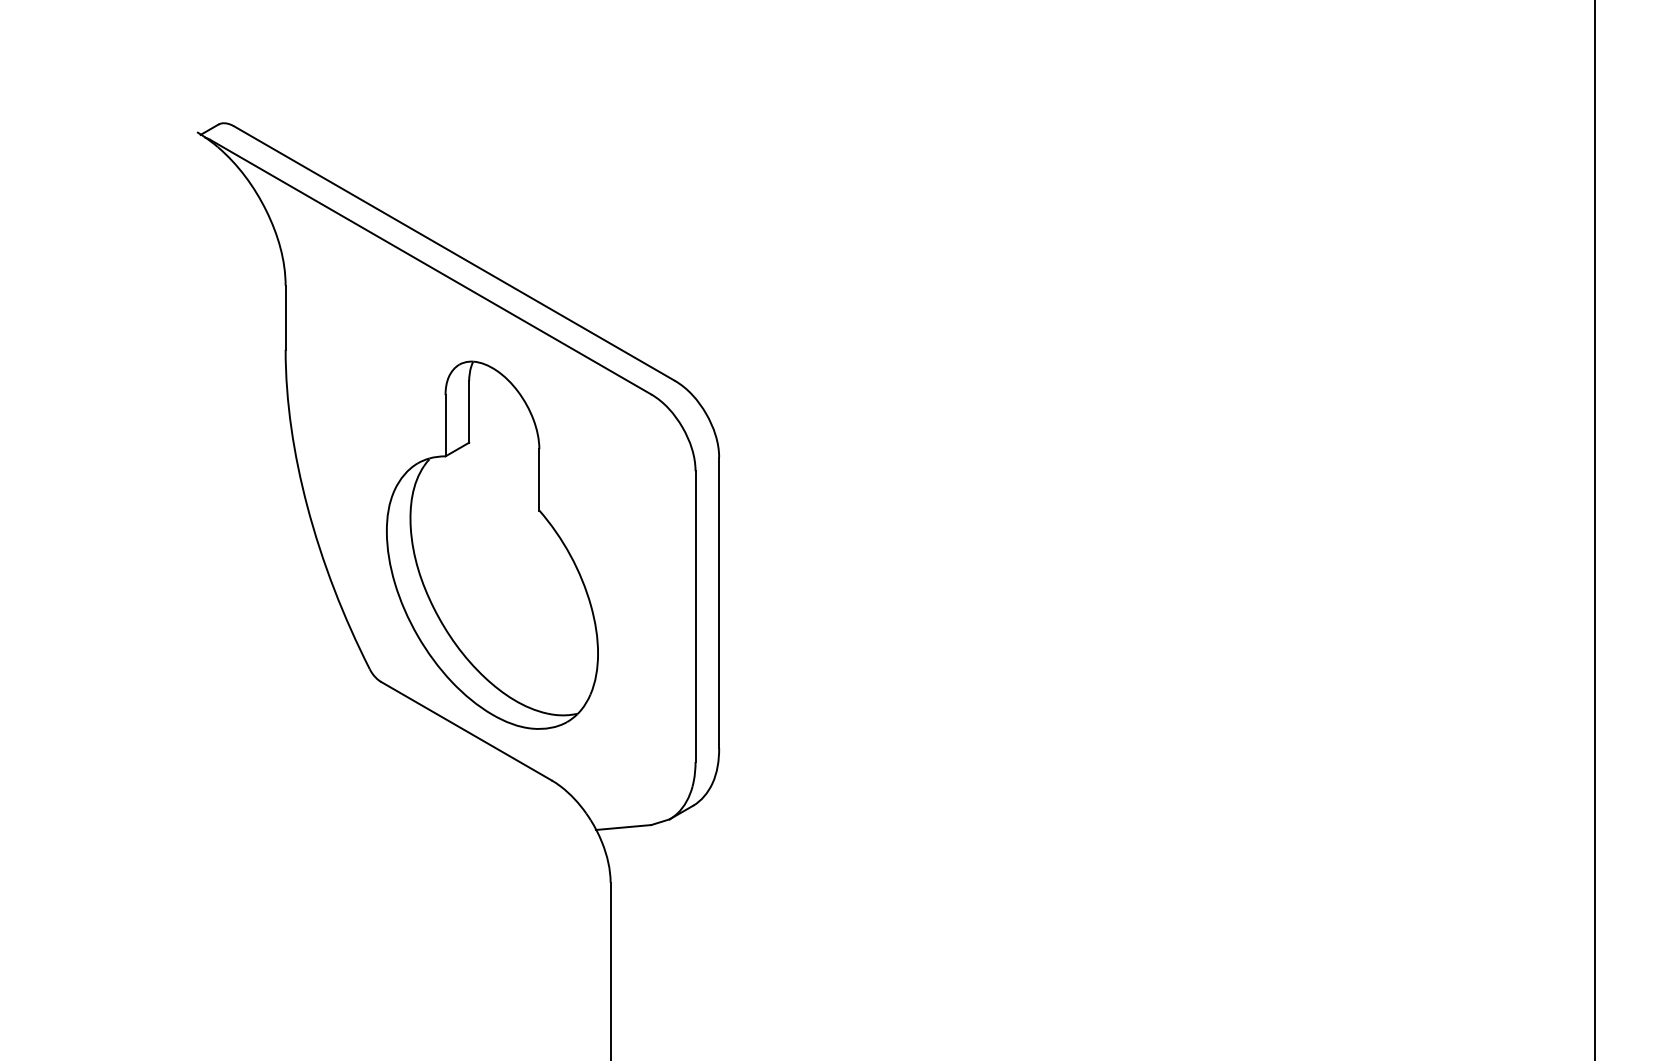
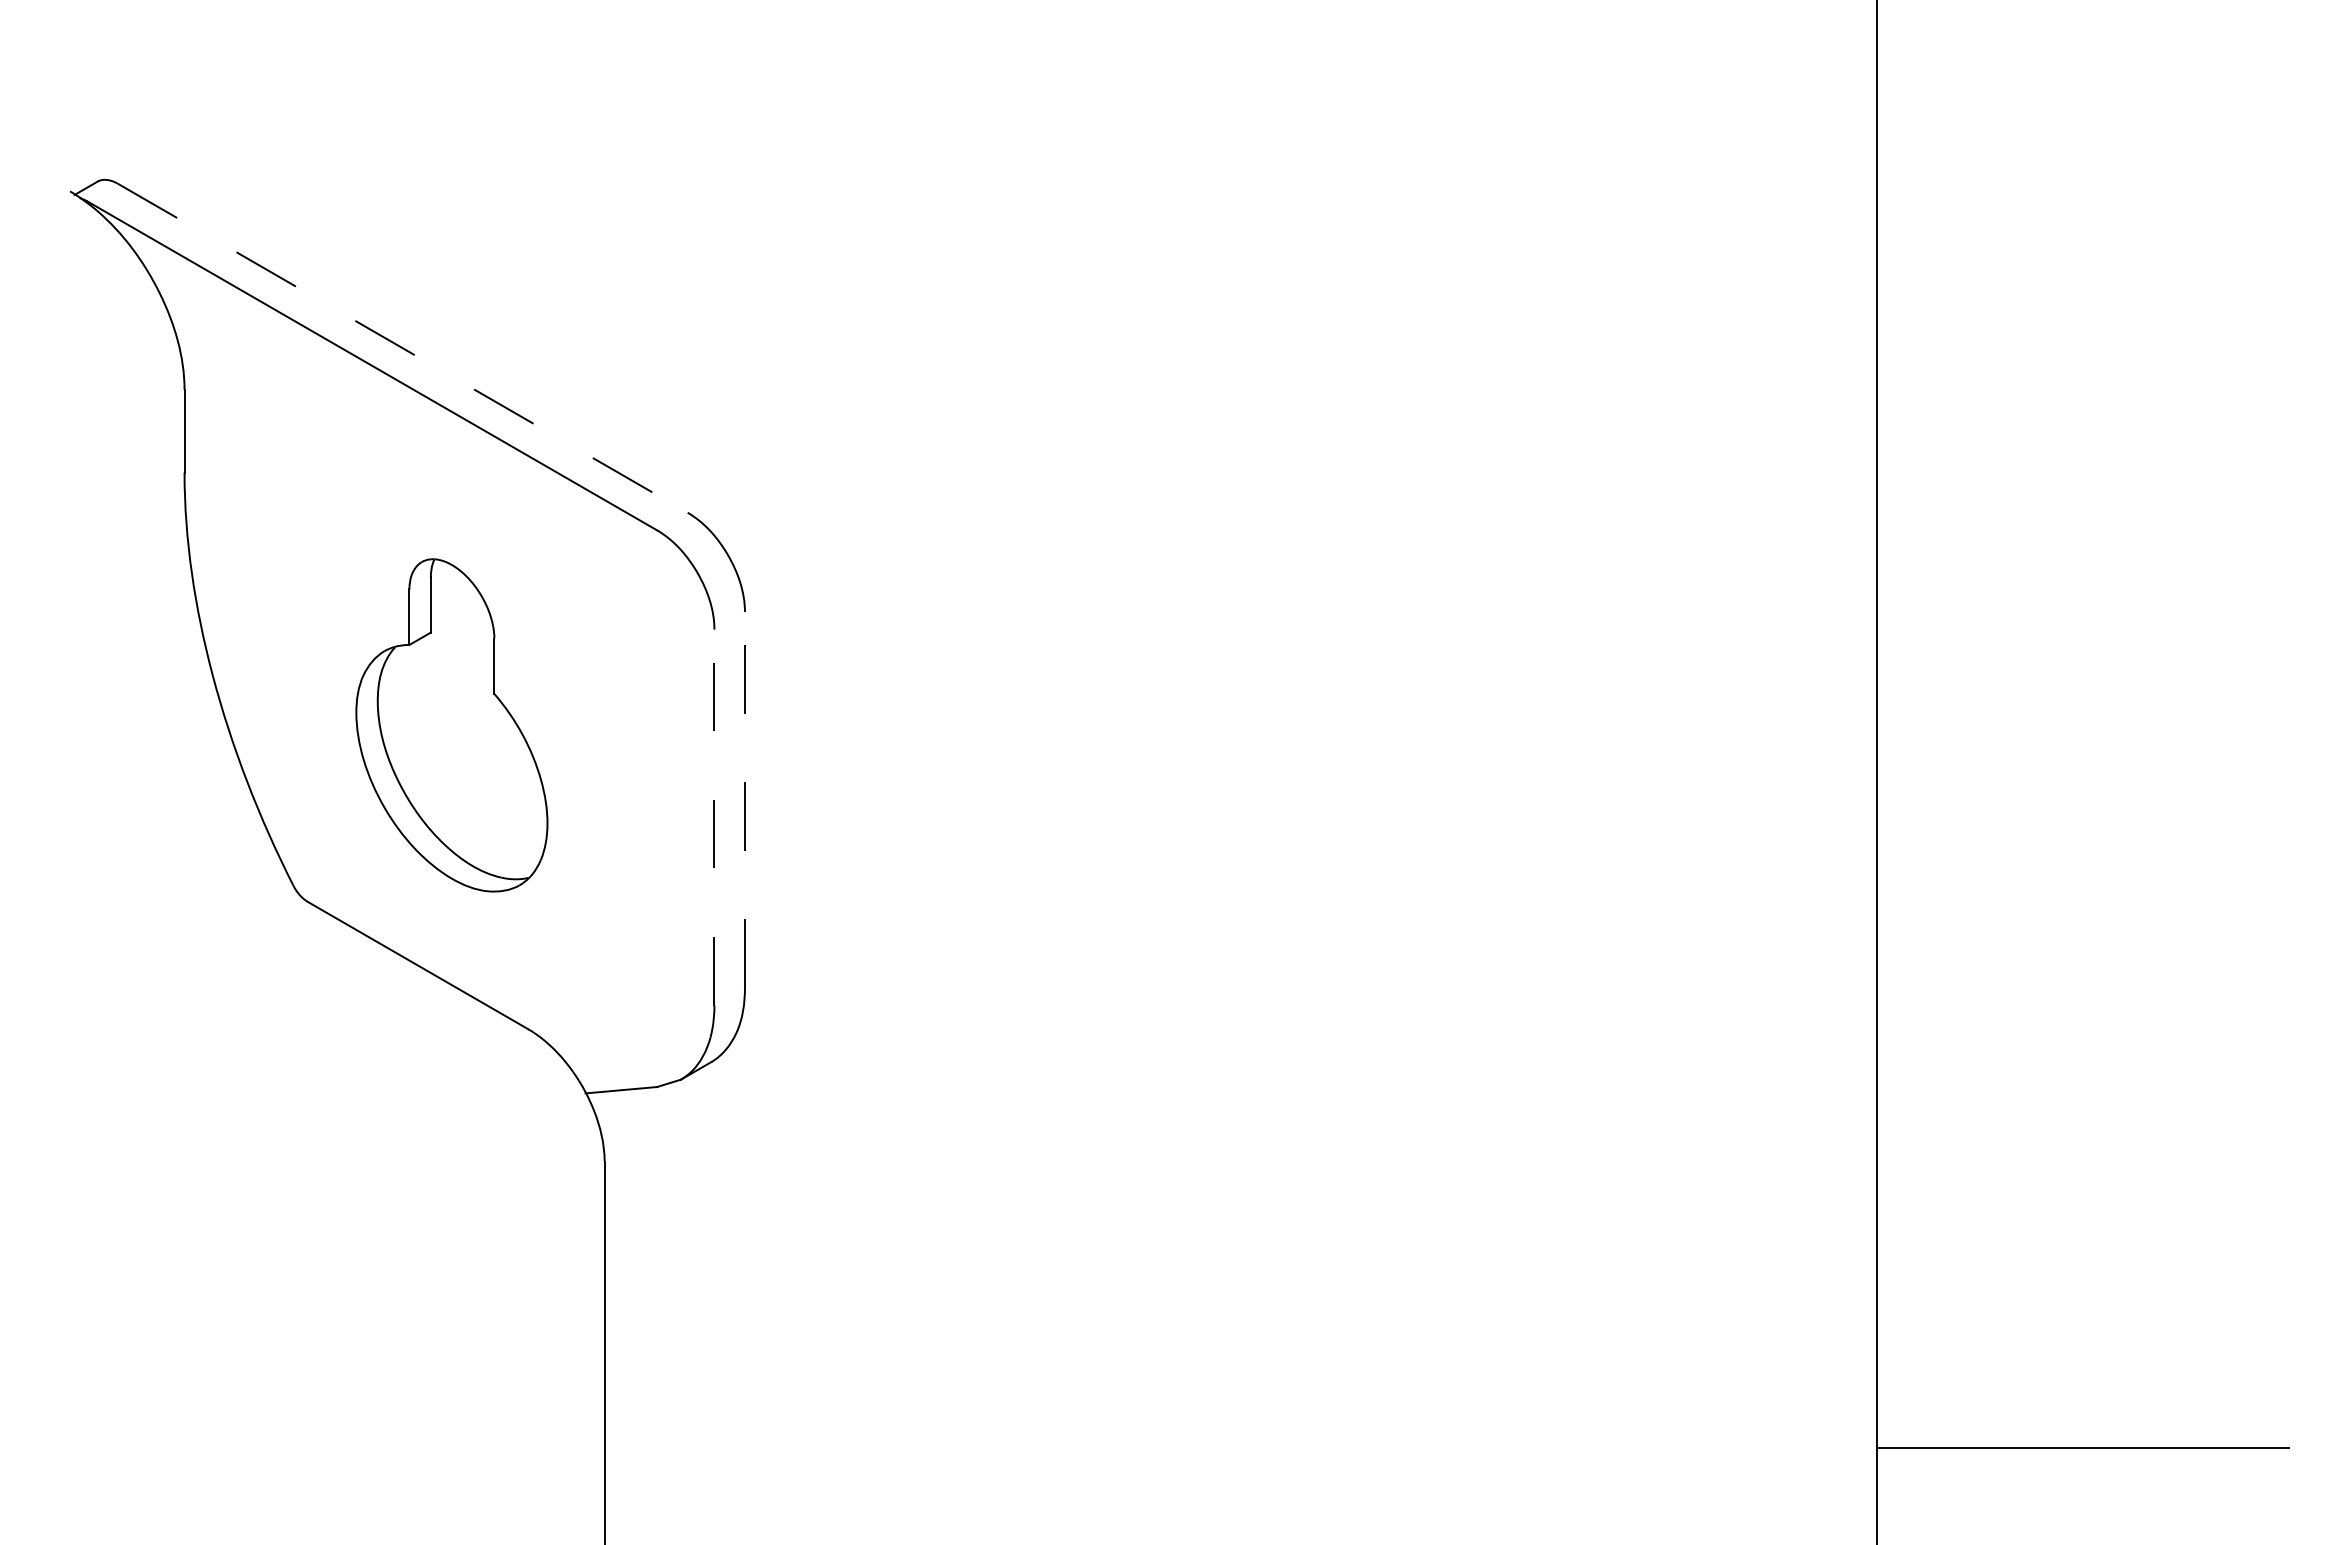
line: (455, 253) -> (403, 348), solid -> dashed
part: (492, 545) -> (451, 725), size x0.7
line: (718, 602) -> (744, 799), solid -> dashed
line: (695, 616) -> (714, 817), solid -> dashed

